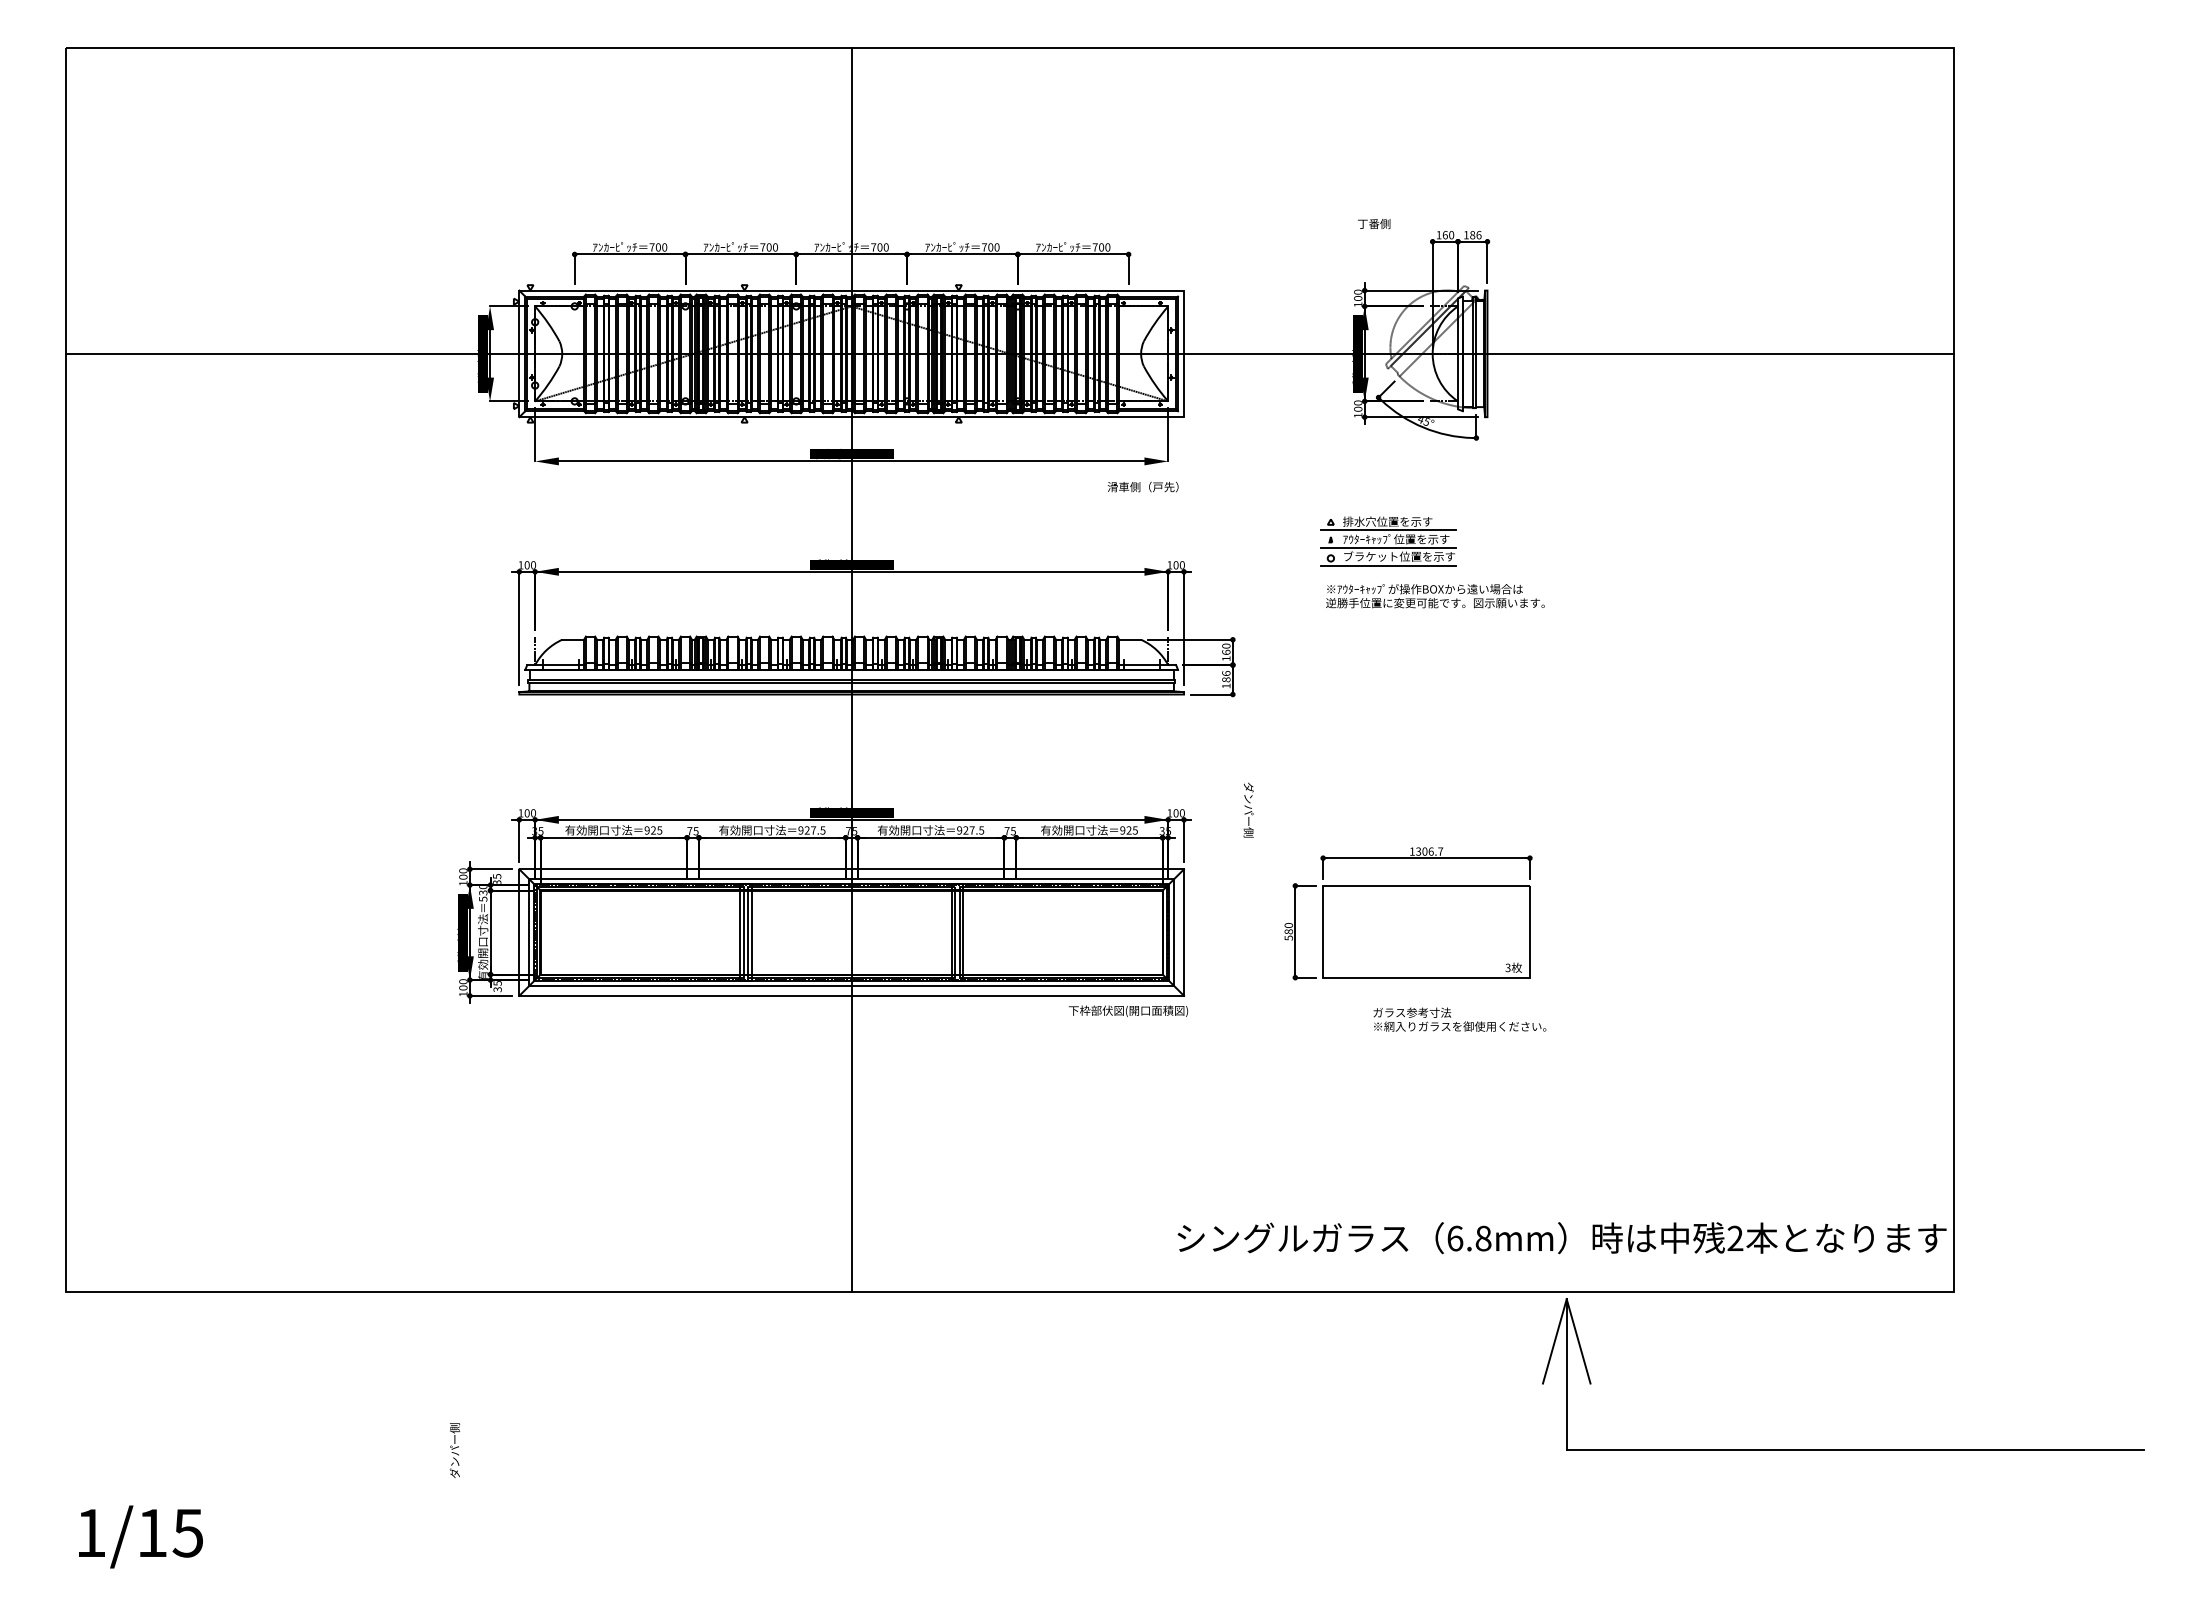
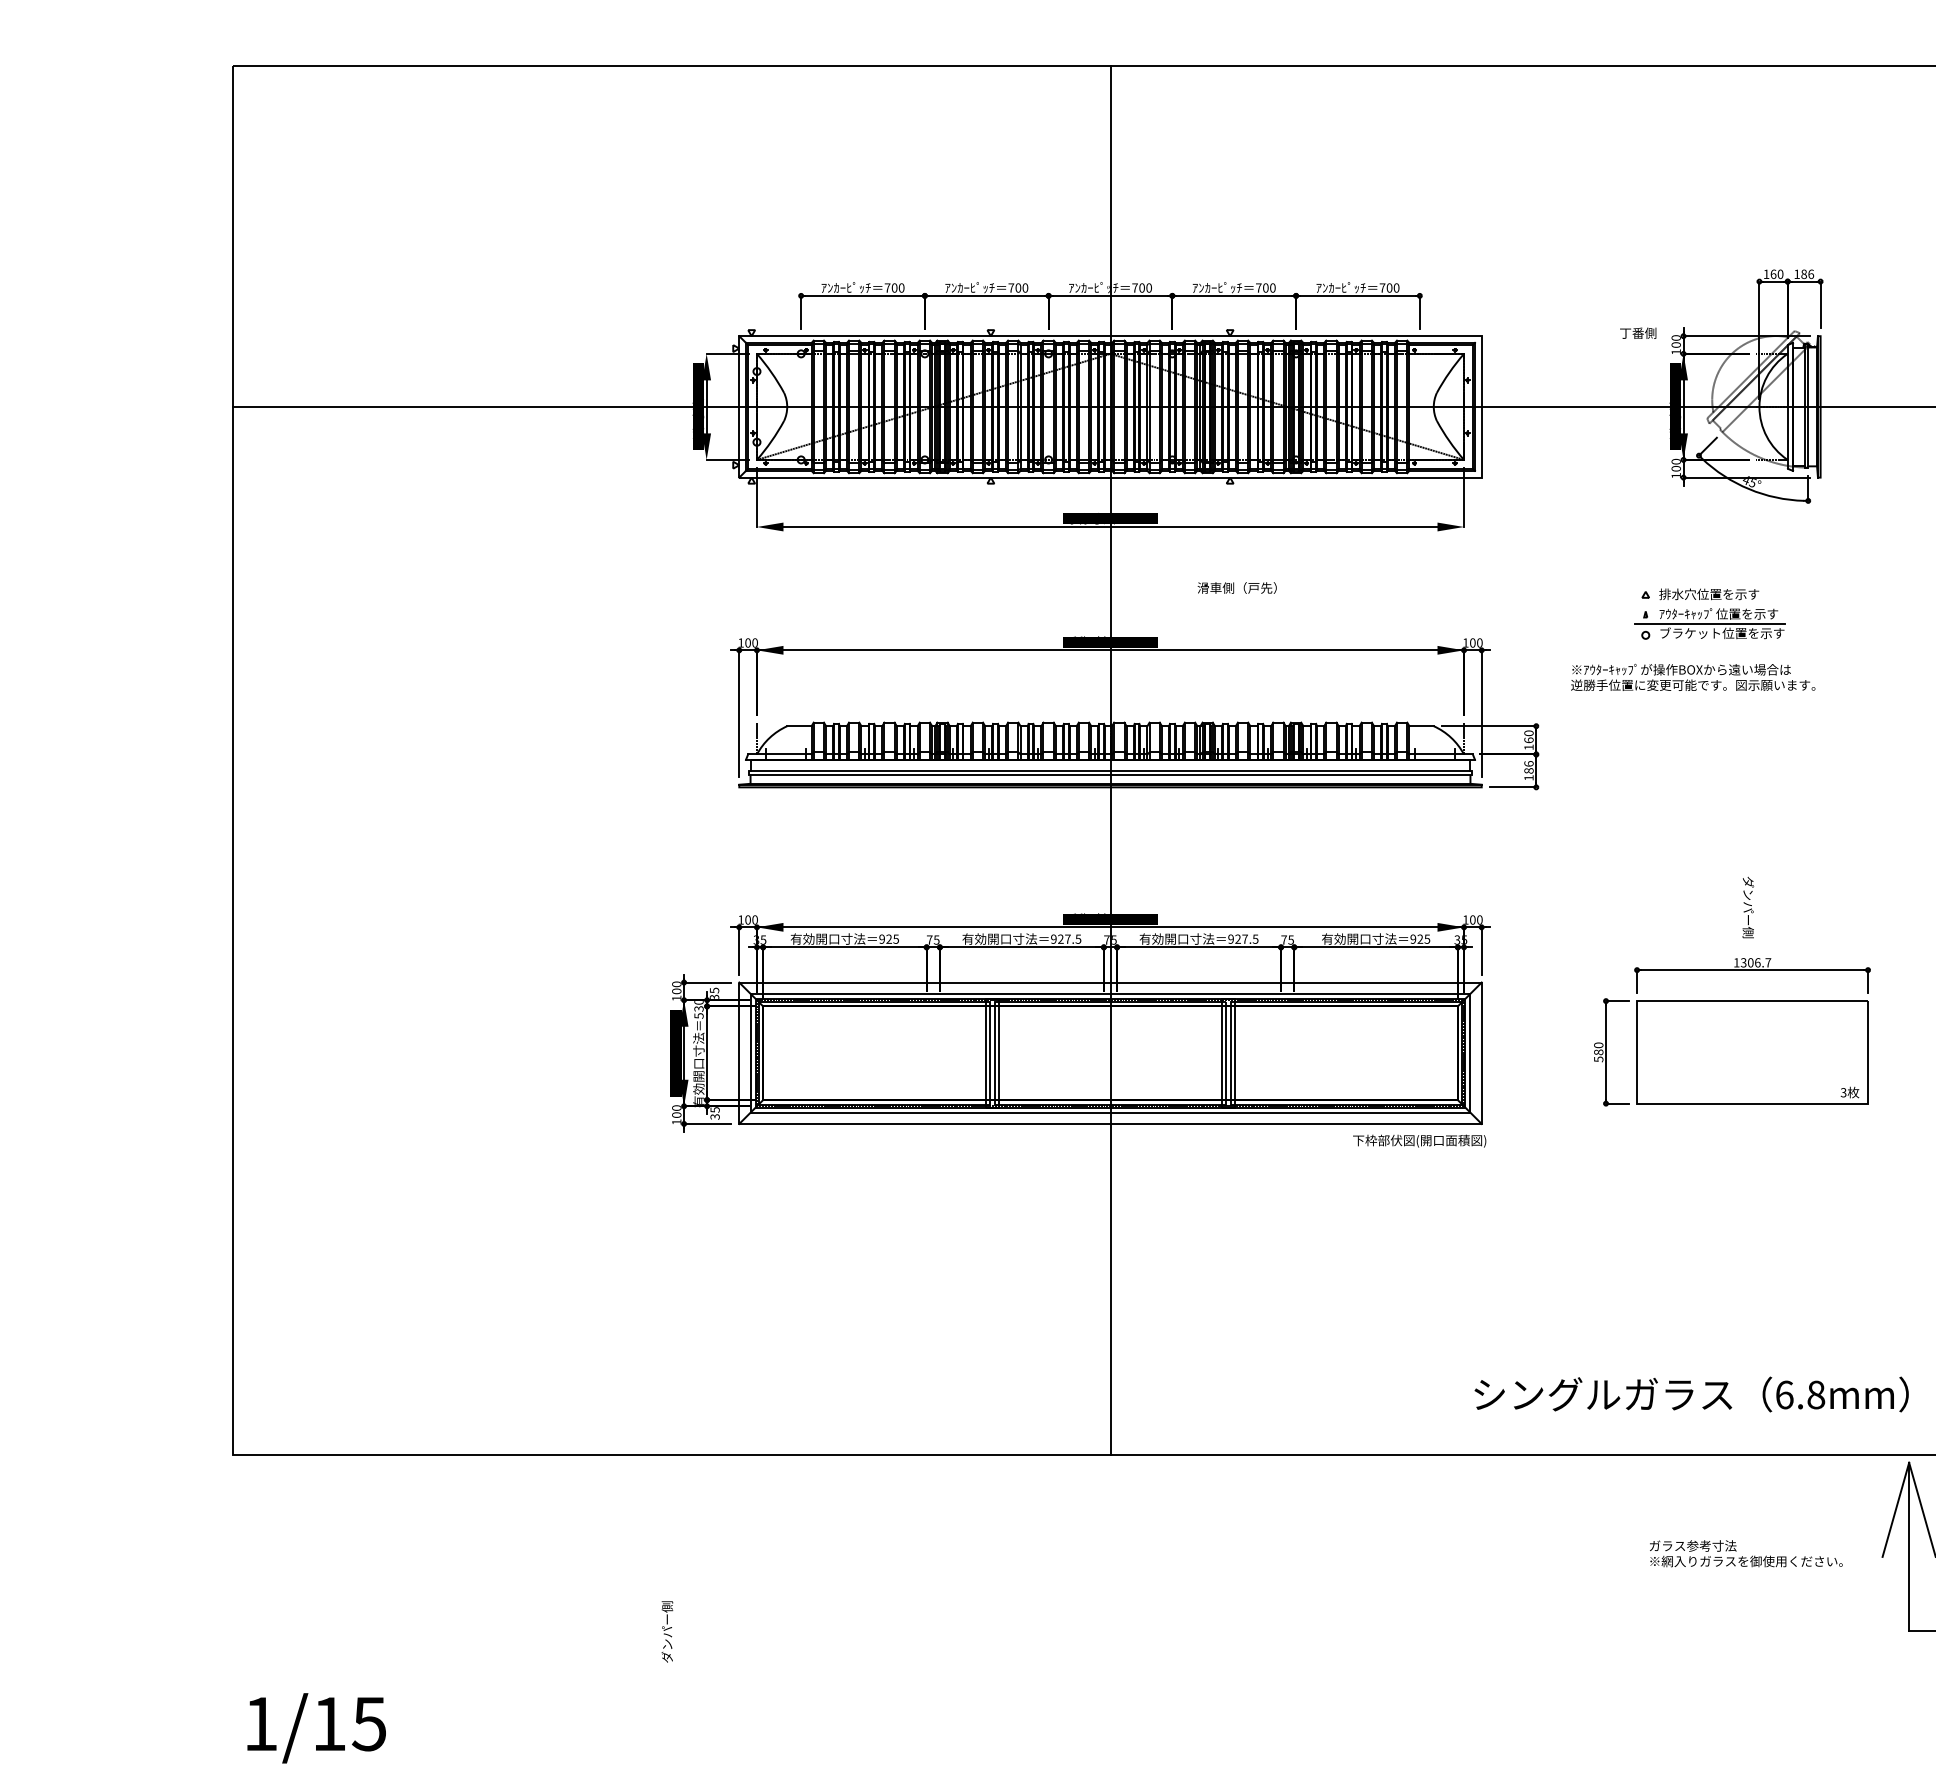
text: (1374, 223) -> (1638, 332), moved
text: (1142, 486) -> (1236, 587), moved
line: (1388, 529) -> (1710, 603), removed
line: (1388, 565) -> (1710, 643), removed
text: (1435, 596) -> (1693, 677), moved
text: (1248, 809) -> (1748, 906), moved
text: (1459, 1019) -> (1745, 1553), moved

